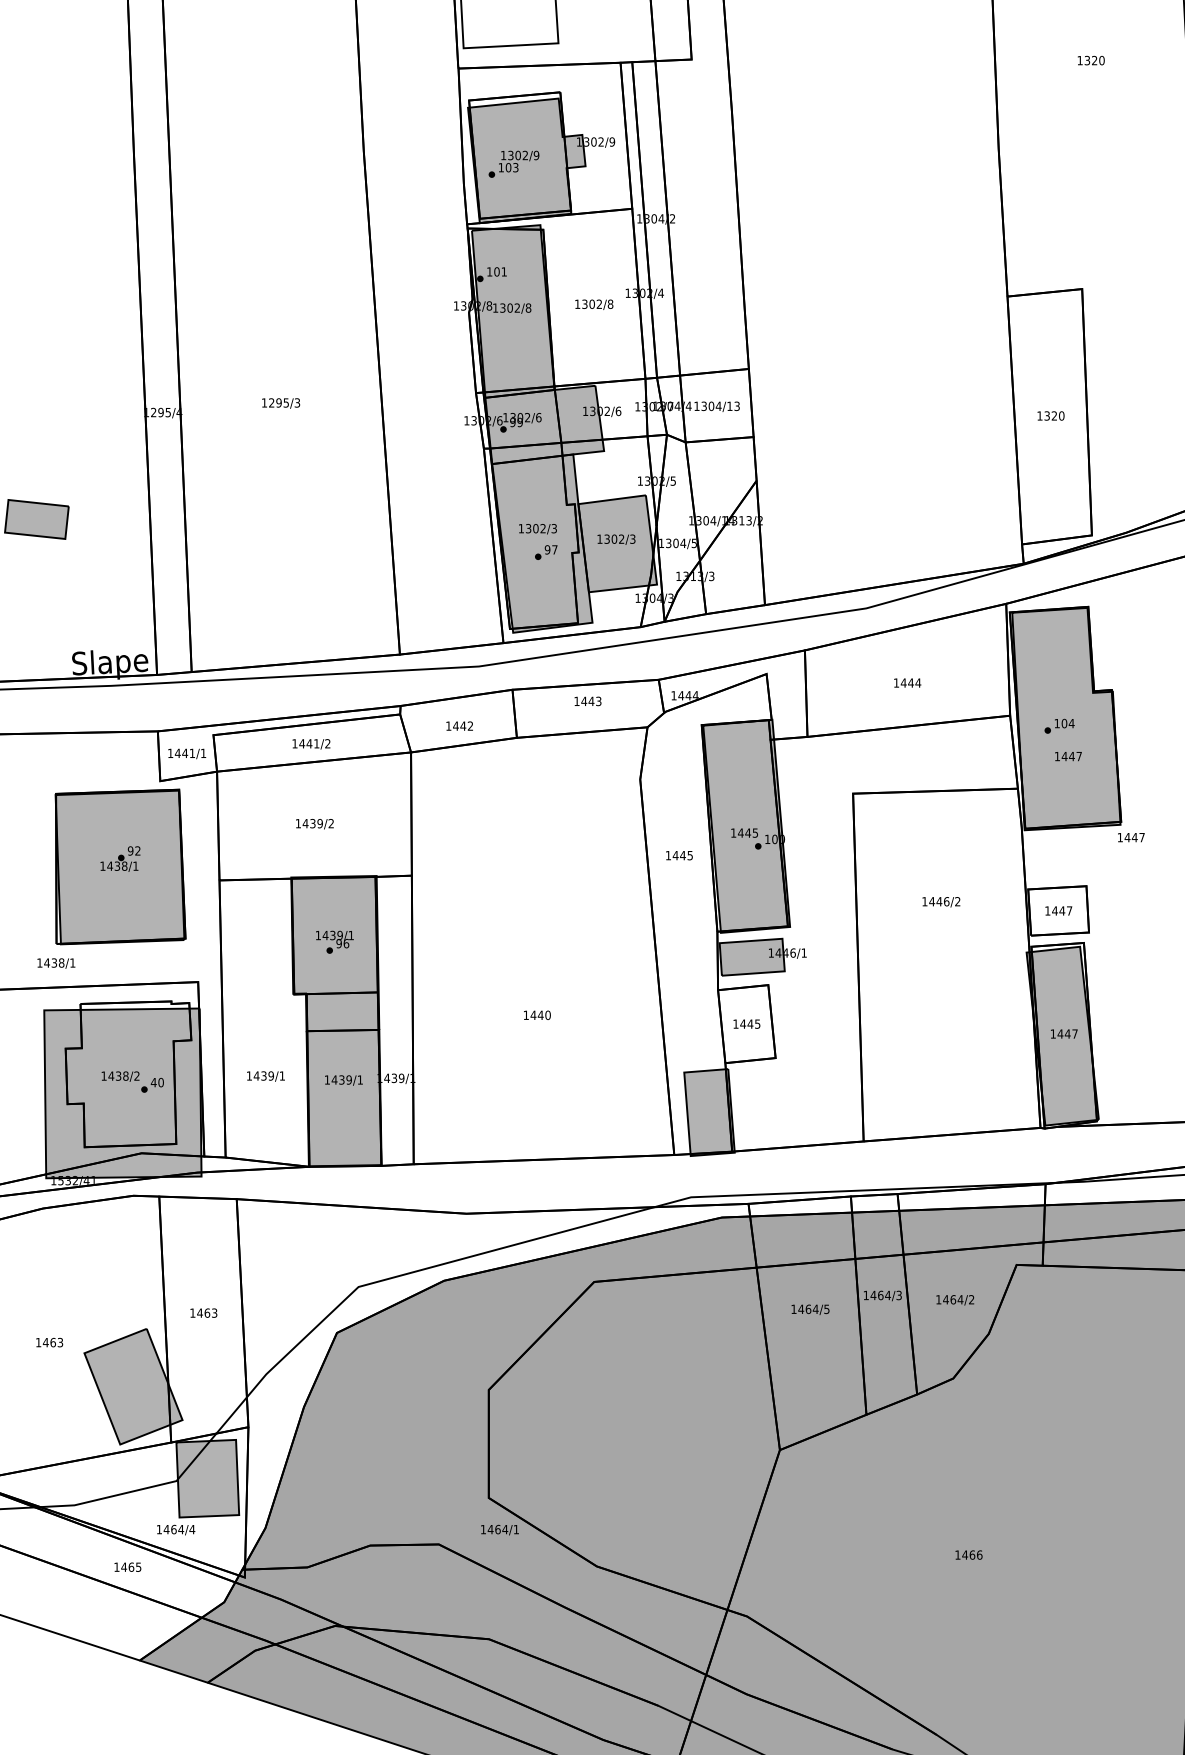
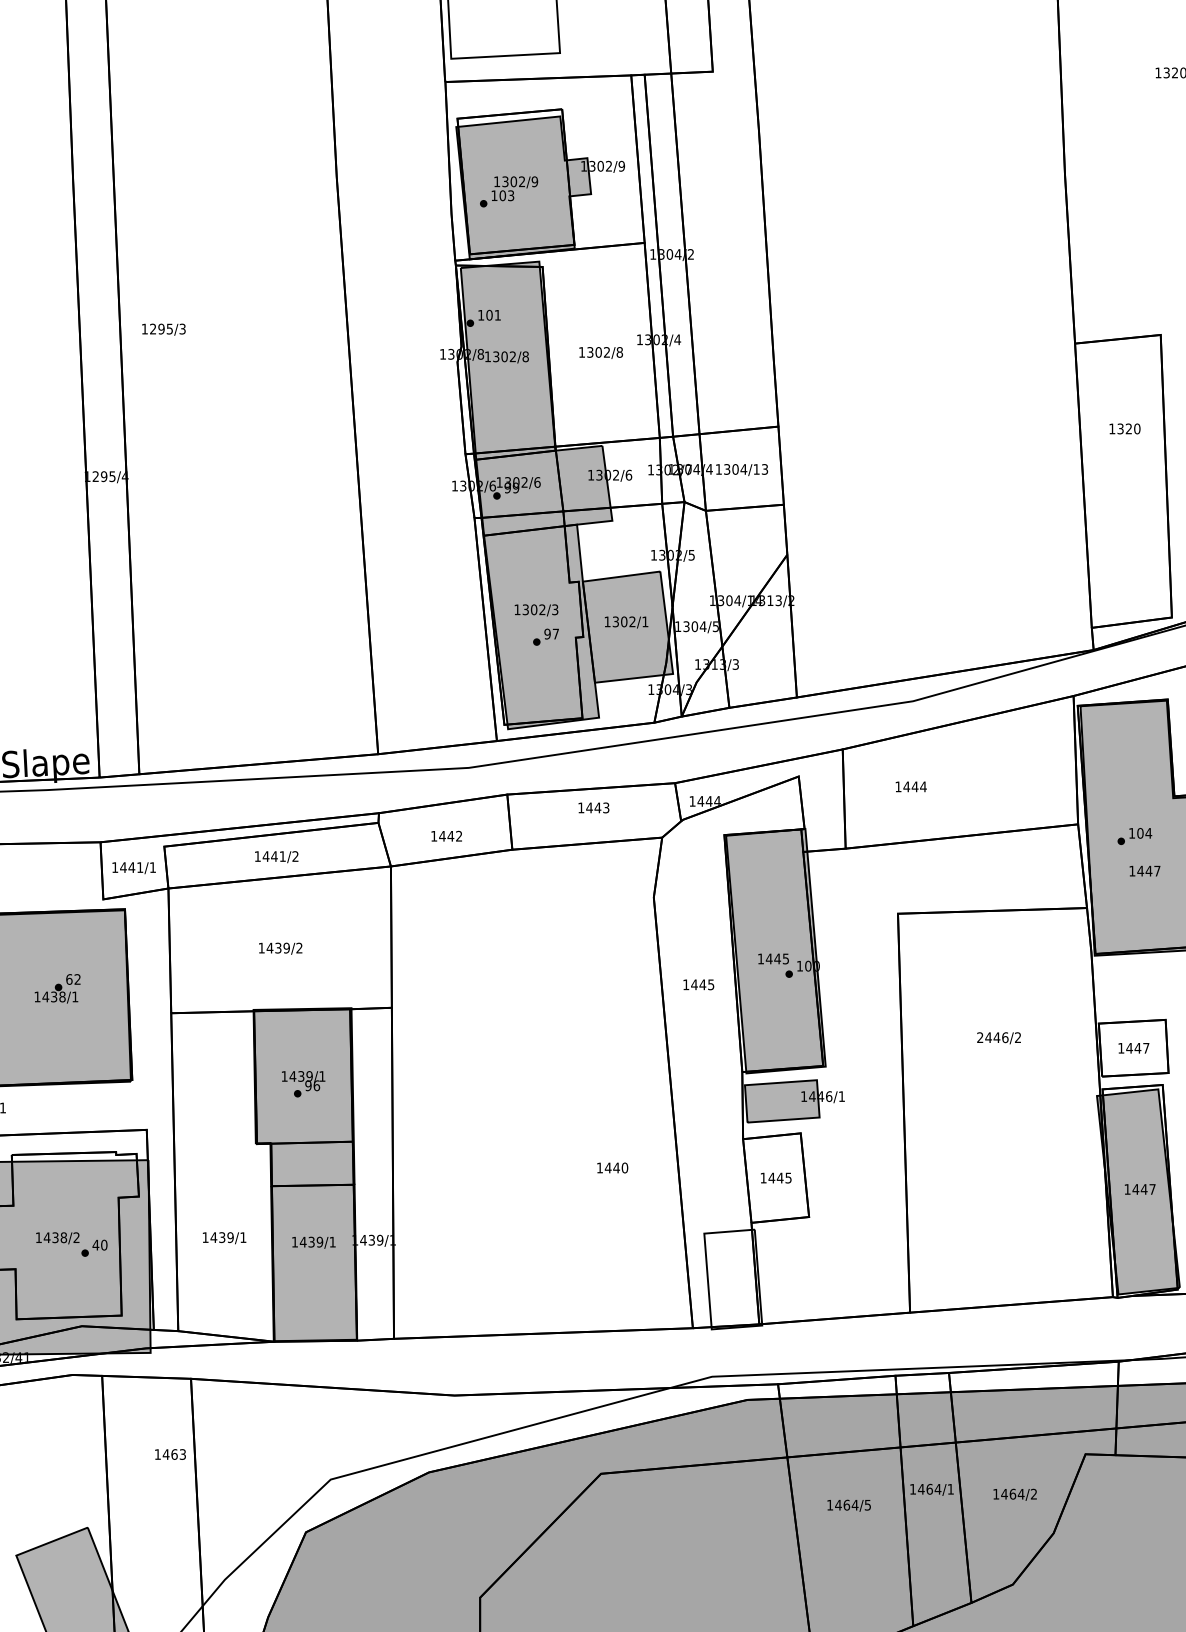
text: (281, 403) -> (164, 329), moved
text: (1050, 415) -> (1124, 428), moved
text: (632, 538) -> (644, 621), 1302/3 -> 1302/1
text: (907, 682) -> (911, 786), moved
text: (130, 850) -> (69, 978), 92 -> 62
text: (924, 901) -> (979, 1037), 1446/2 -> 2446/2
text: (537, 1014) -> (612, 1167), moved
fill: (709, 1112) -> (733, 1279), removed
text: (898, 1295) -> (950, 1489), 1464/3 -> 1464/1
text: (203, 1312) -> (170, 1453), moved

